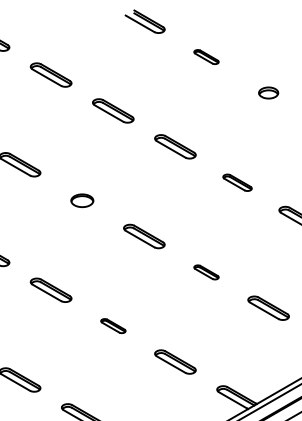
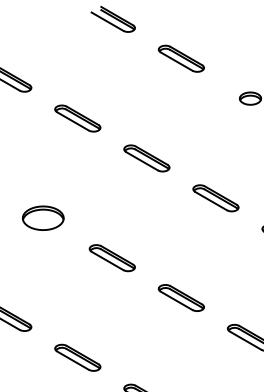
part: (206, 56) -> (181, 58), size x1.67
part: (237, 182) -> (215, 198), size x1.43
part: (82, 200) -> (43, 218), size x1.67
part: (206, 272) -> (181, 298), size x1.67
part: (113, 325) -> (78, 357), size x1.67

